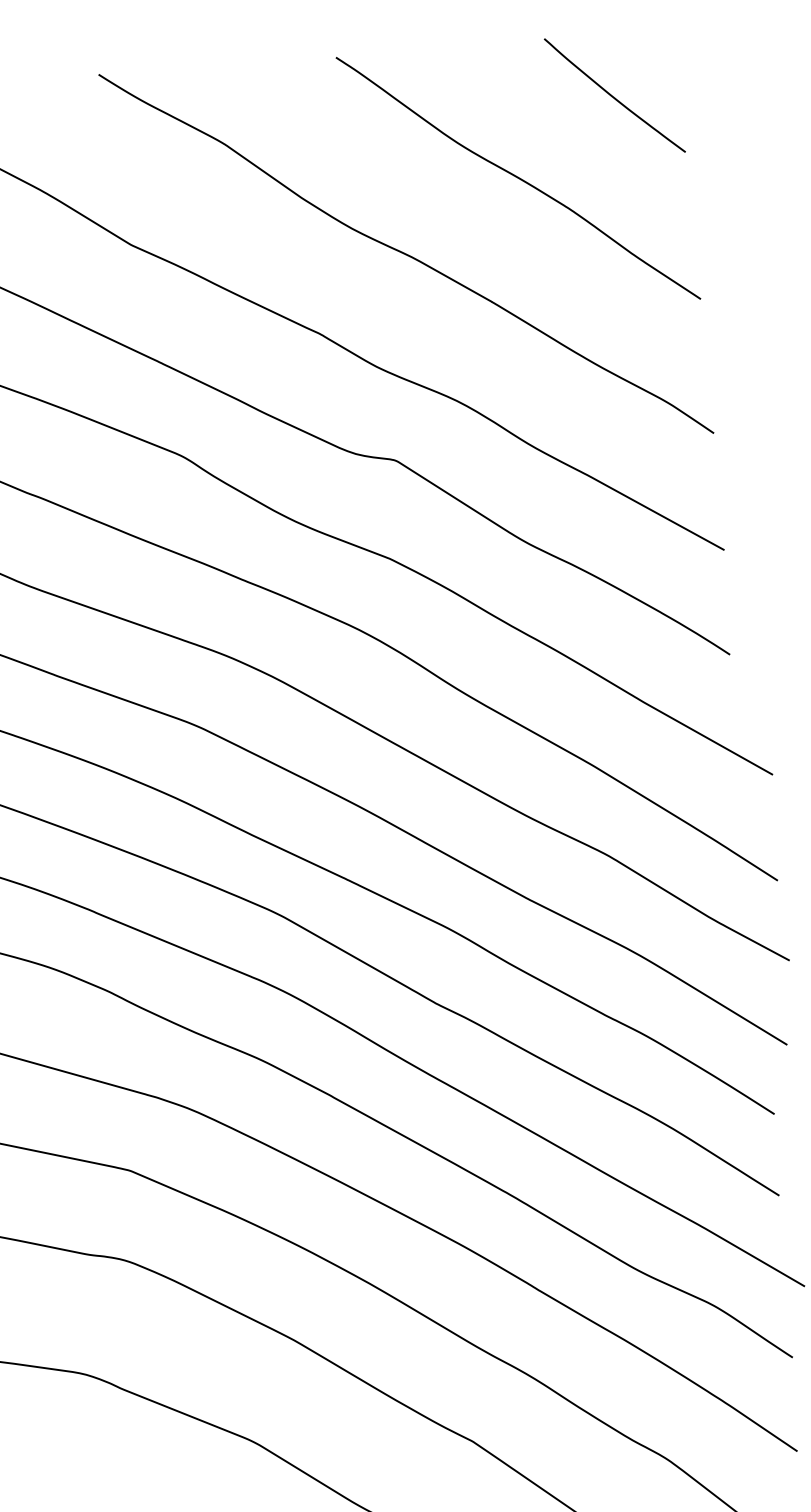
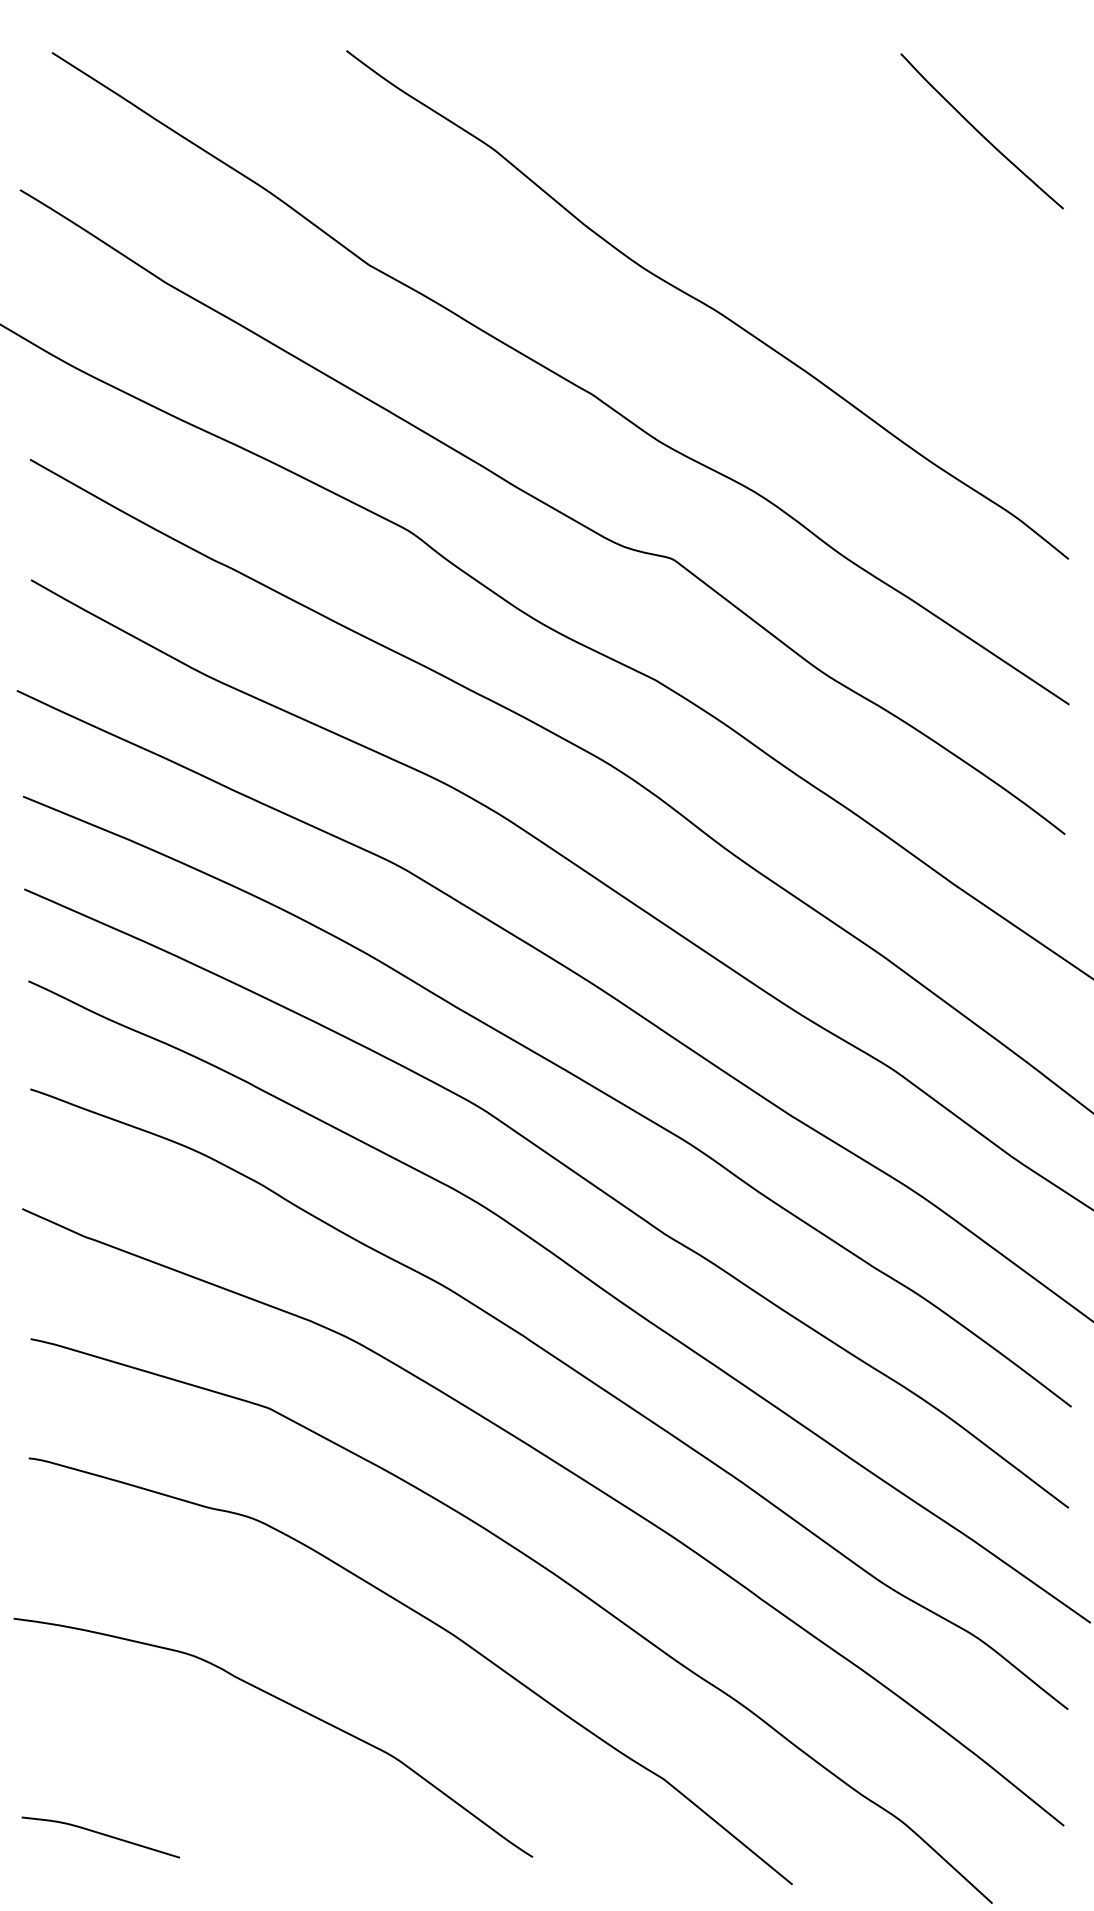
curve: (518, 178) -> (854, 223), removed

